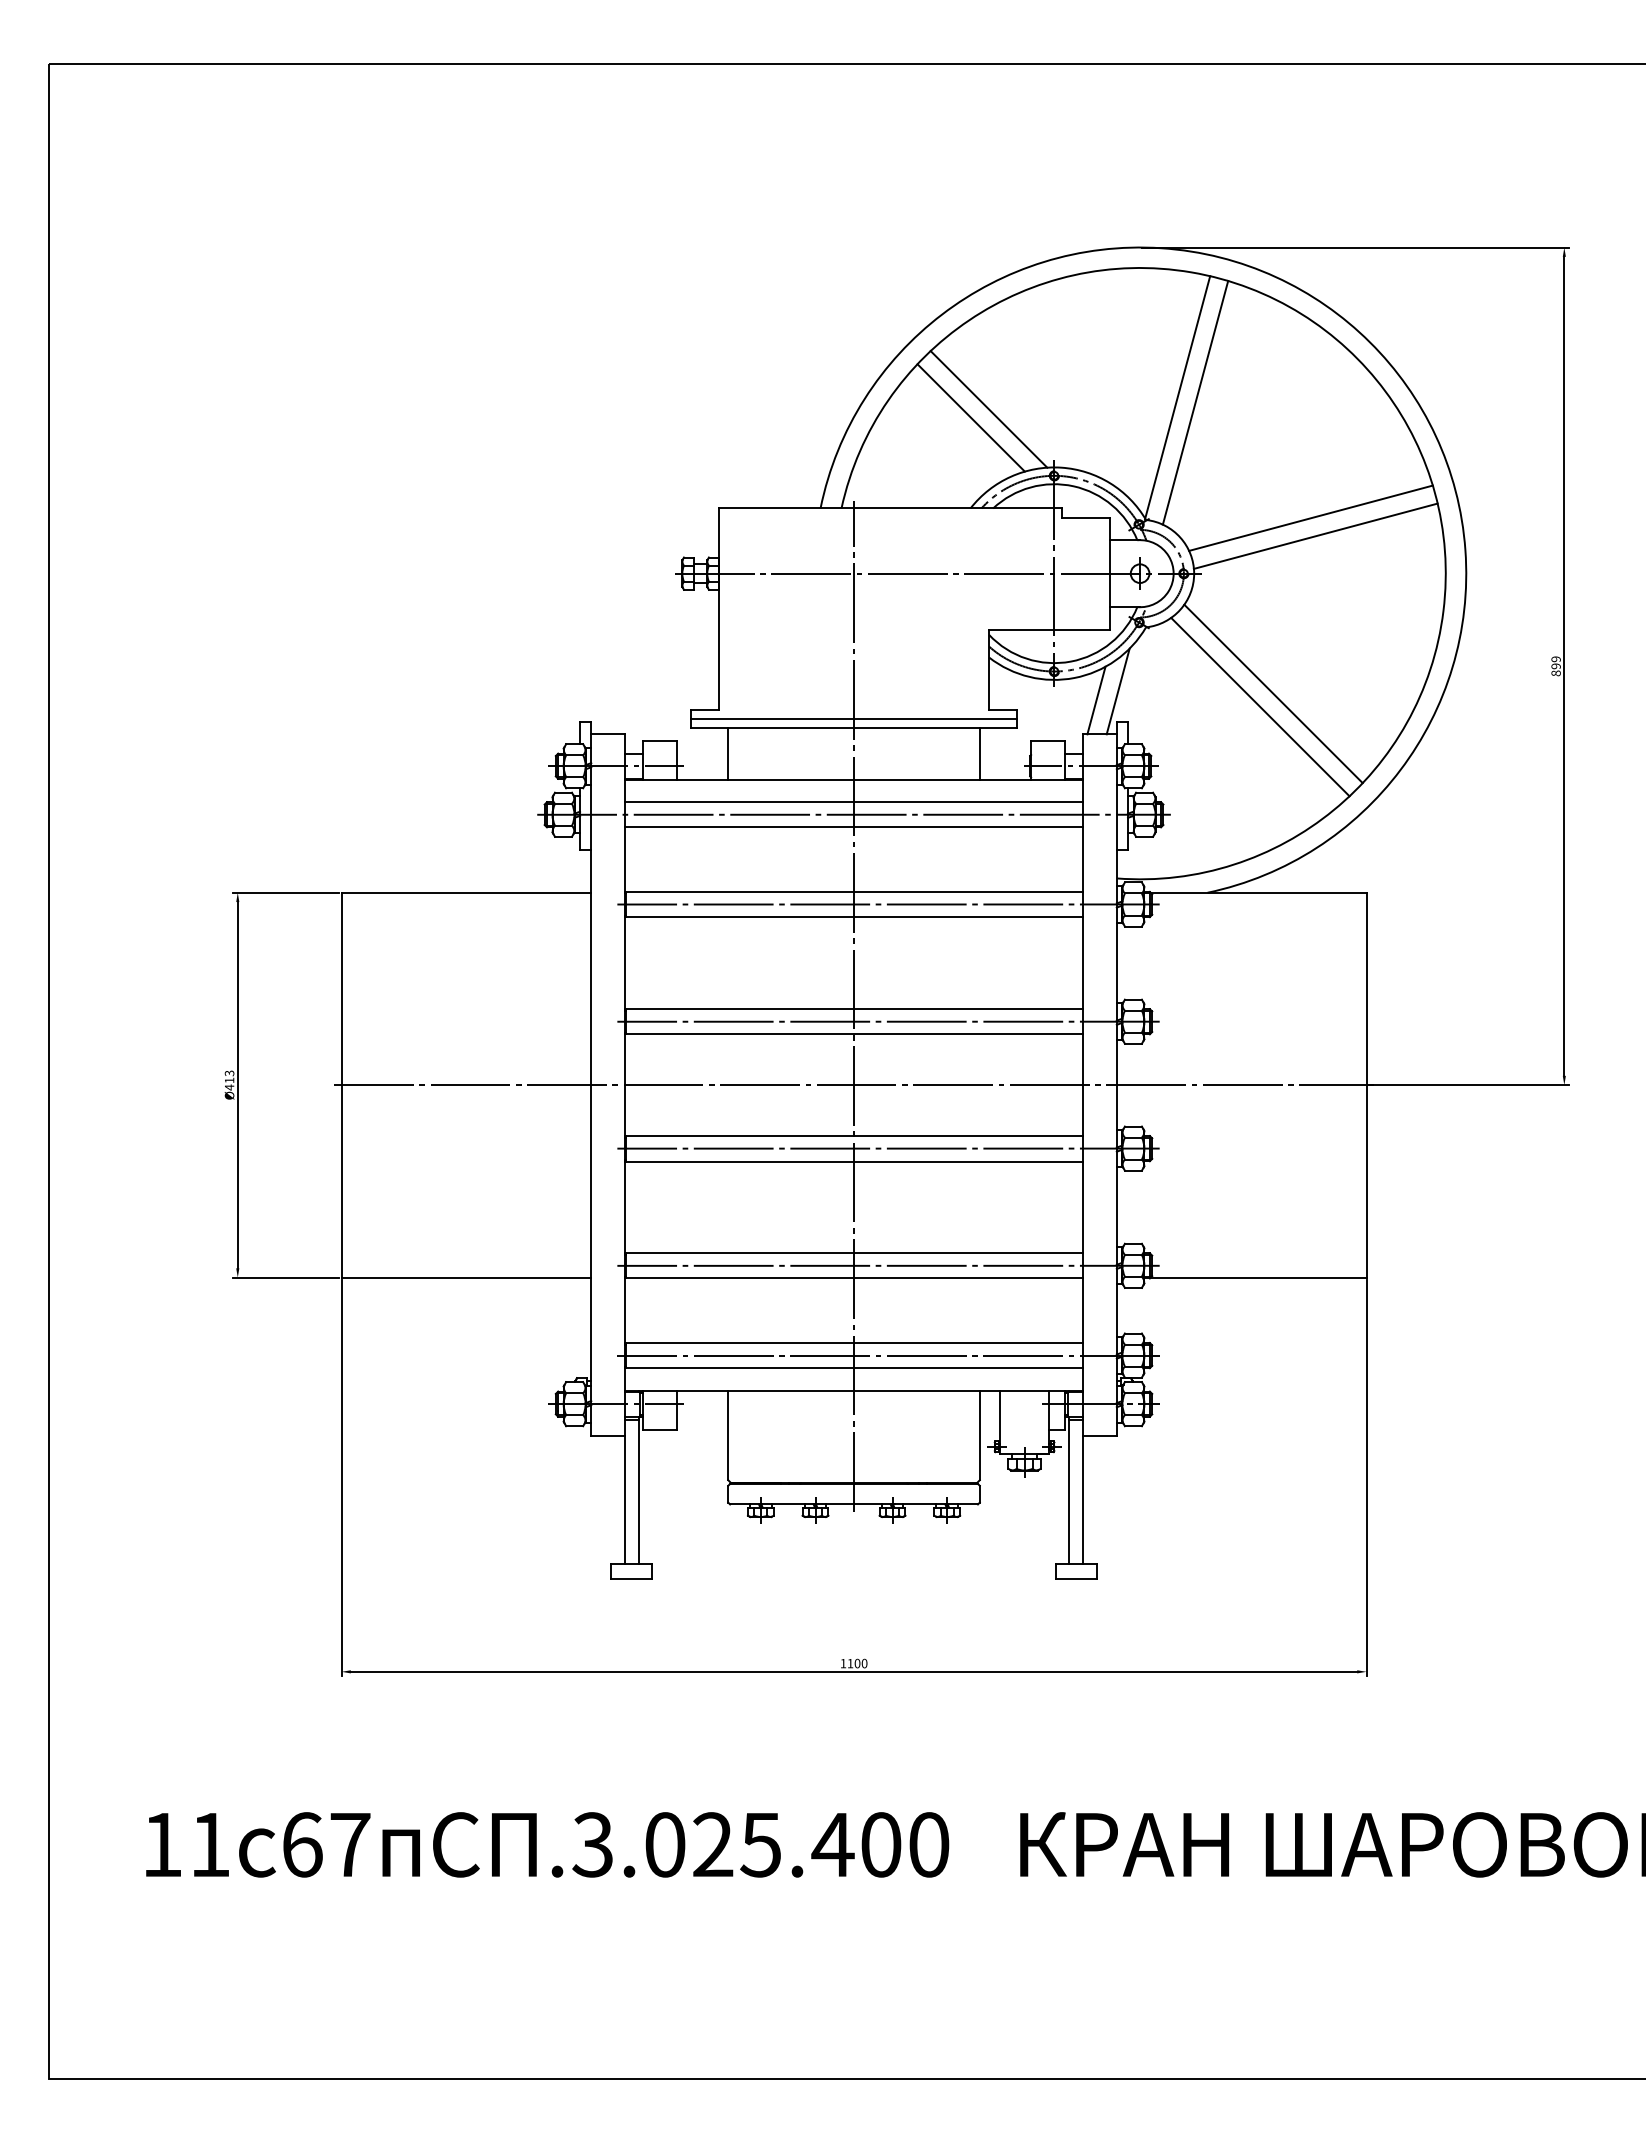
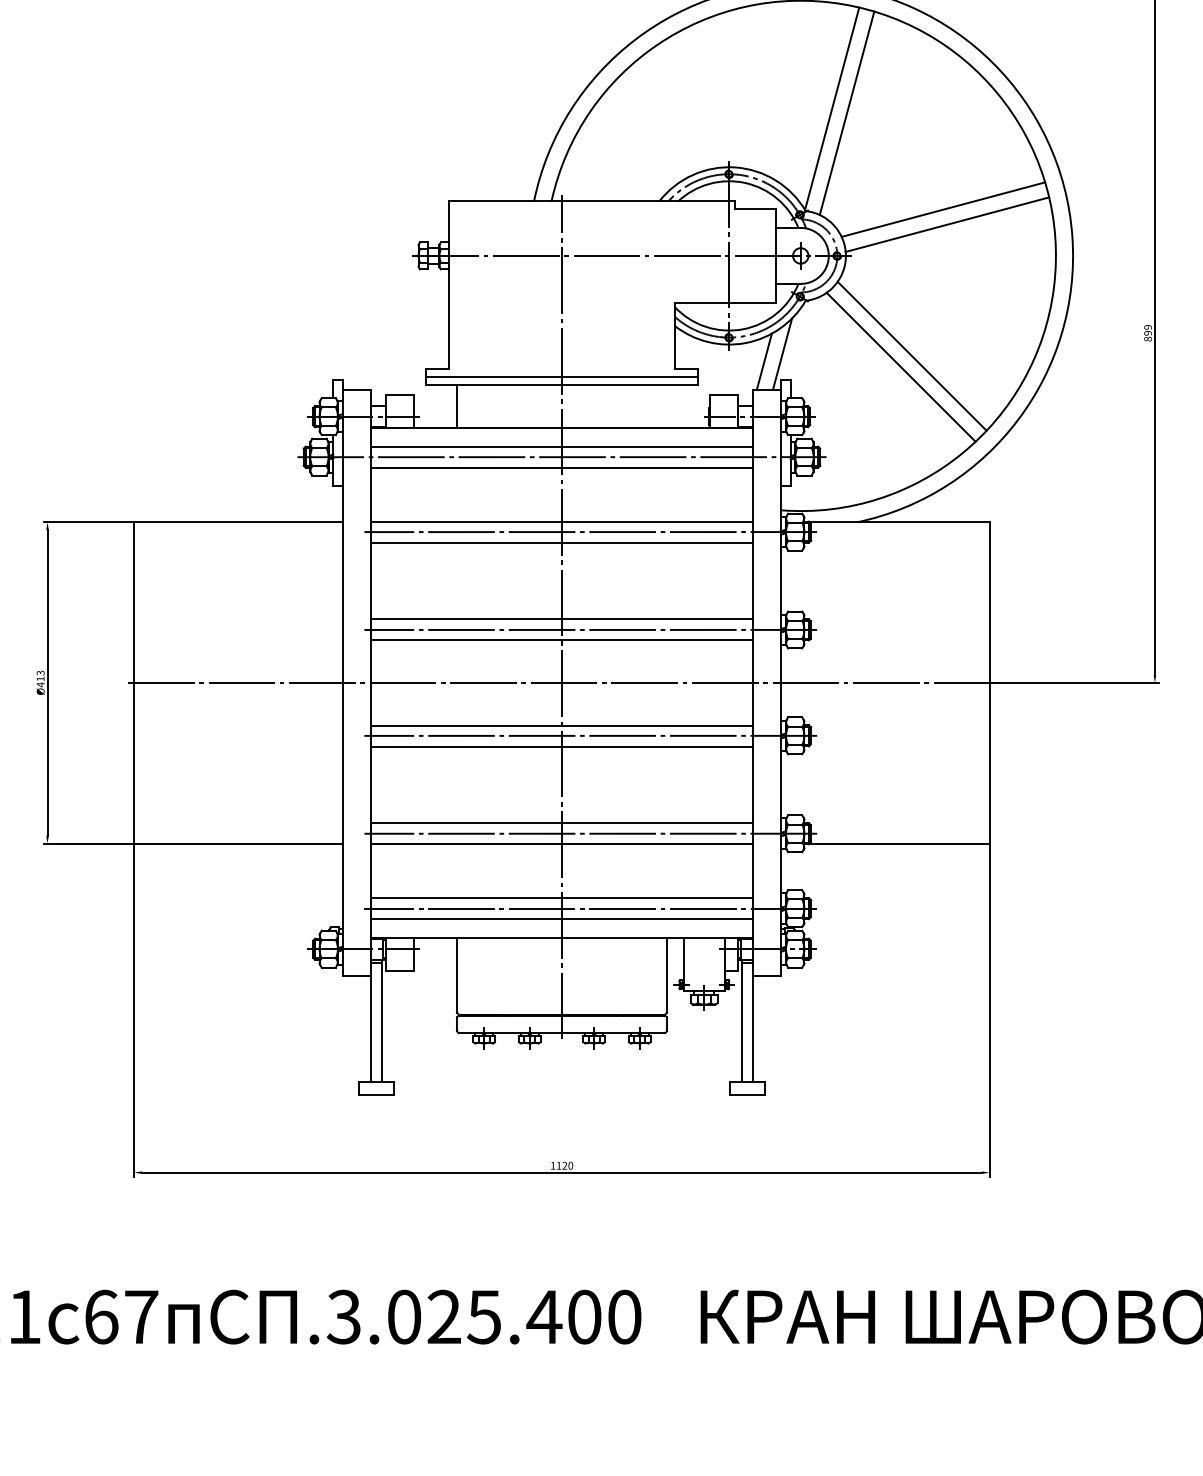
line: (988, 409) -> (674, 118), removed
line: (970, 417) -> (659, 125), removed
line: (979, 753) -> (666, 406), removed
text: (857, 1663) -> (564, 1165), 1100 -> 1120

